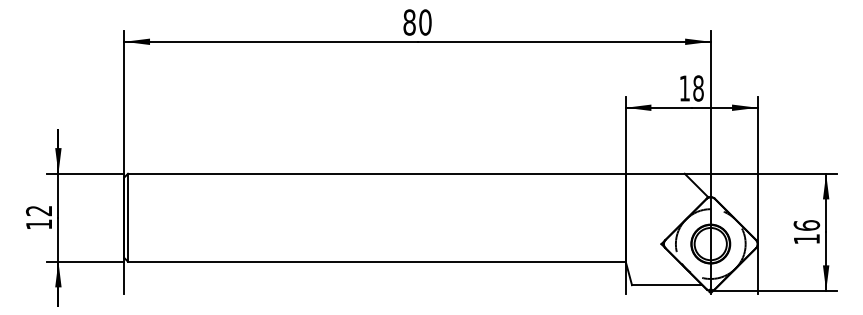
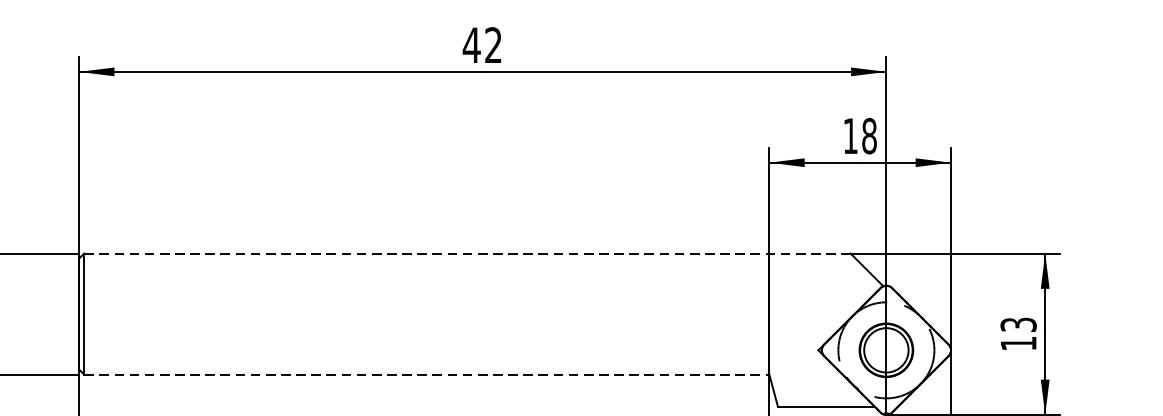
text: (417, 22) -> (482, 45), 80 -> 42
line: (406, 173) -> (467, 253), solid -> dashed
text: (806, 225) -> (1018, 324), 16 -> 13
line: (376, 261) -> (426, 374), solid -> dashed

